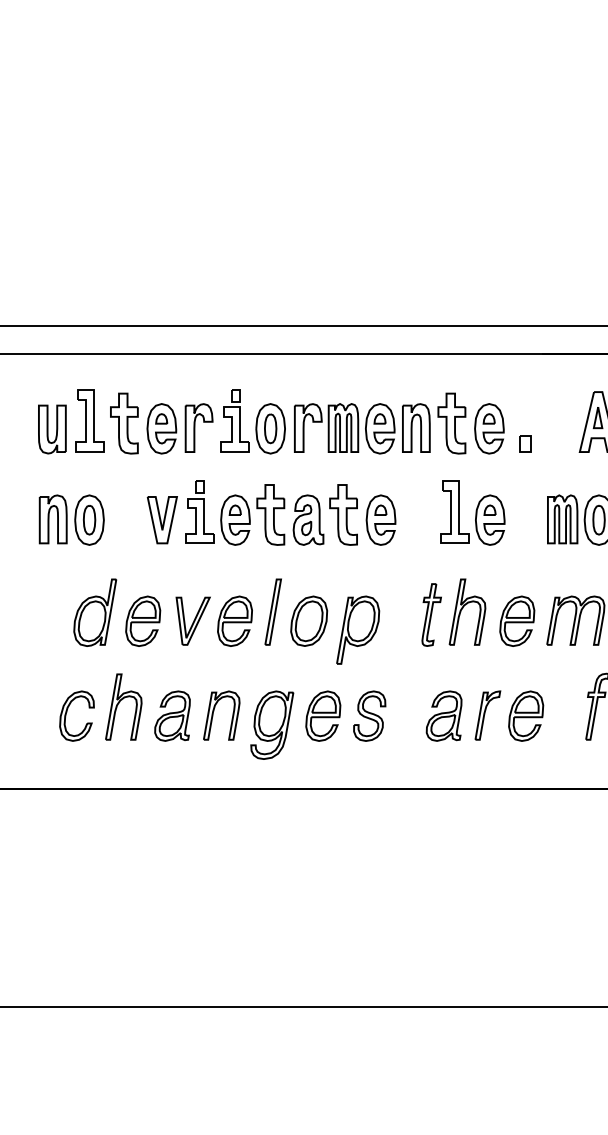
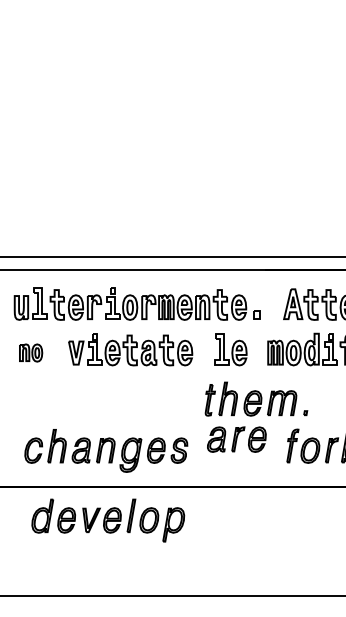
part: (70, 518) -> (30, 352), size x0.7
part: (227, 621) -> (108, 520), moved
part: (484, 715) -> (236, 439), moved

